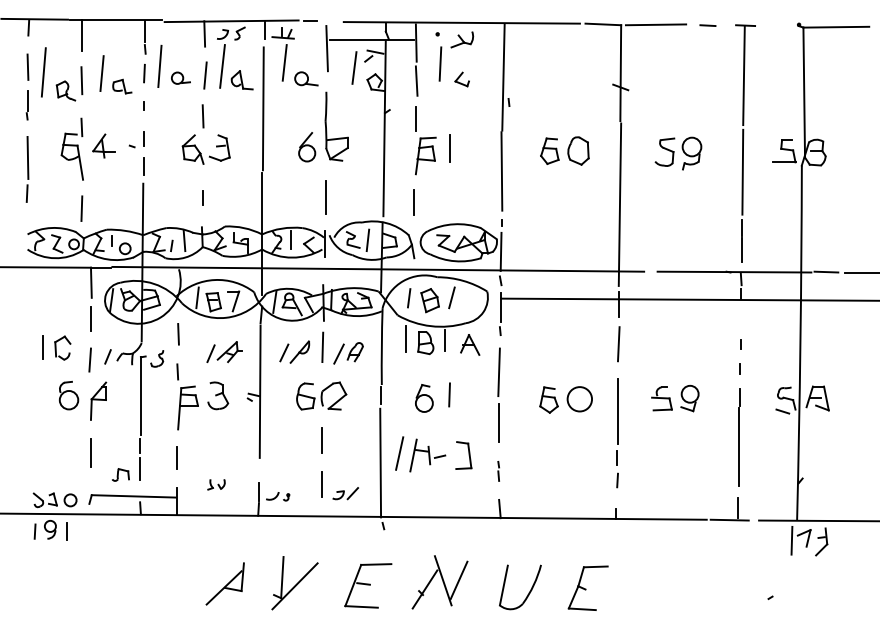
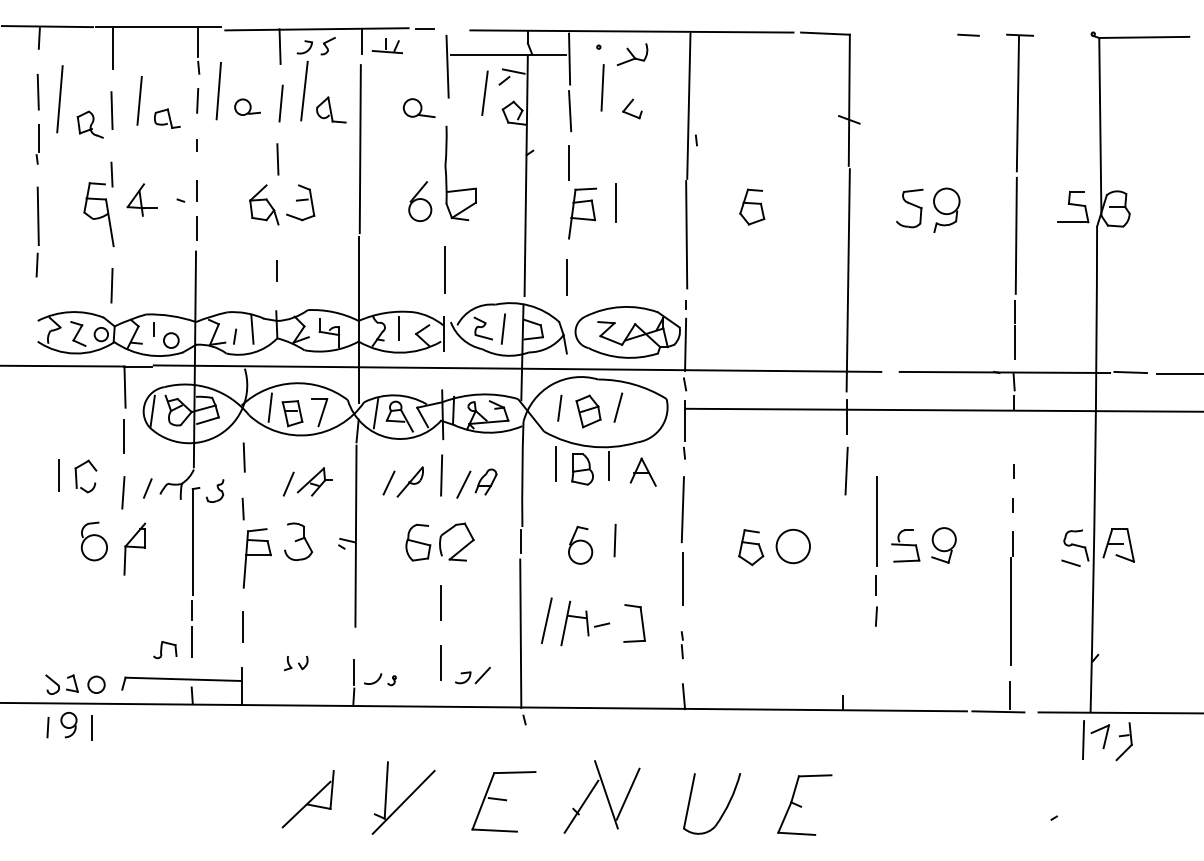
line: (655, 24) -> (896, 33), removed
line: (284, 62) -> (389, 85), removed
part: (578, 150) -> (791, 206), removed
part: (617, 433) -> (876, 552), moved
line: (90, 452) -> (123, 619), removed

